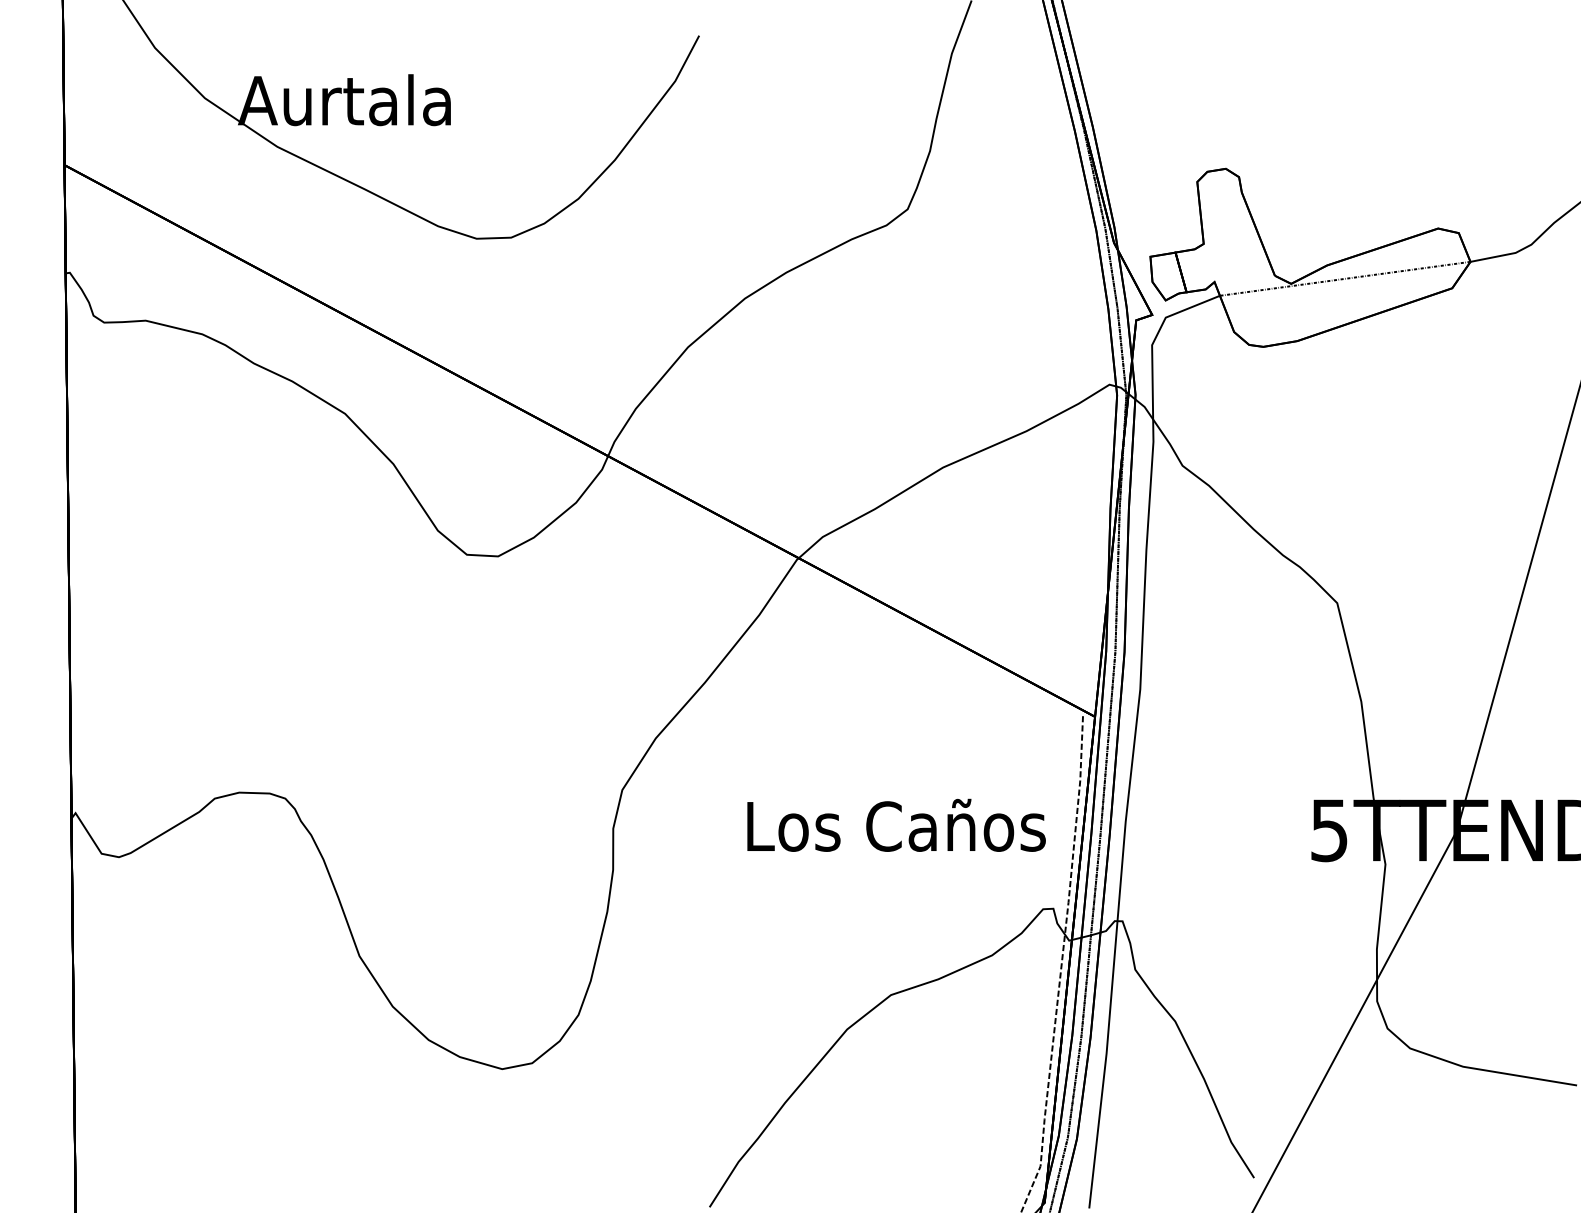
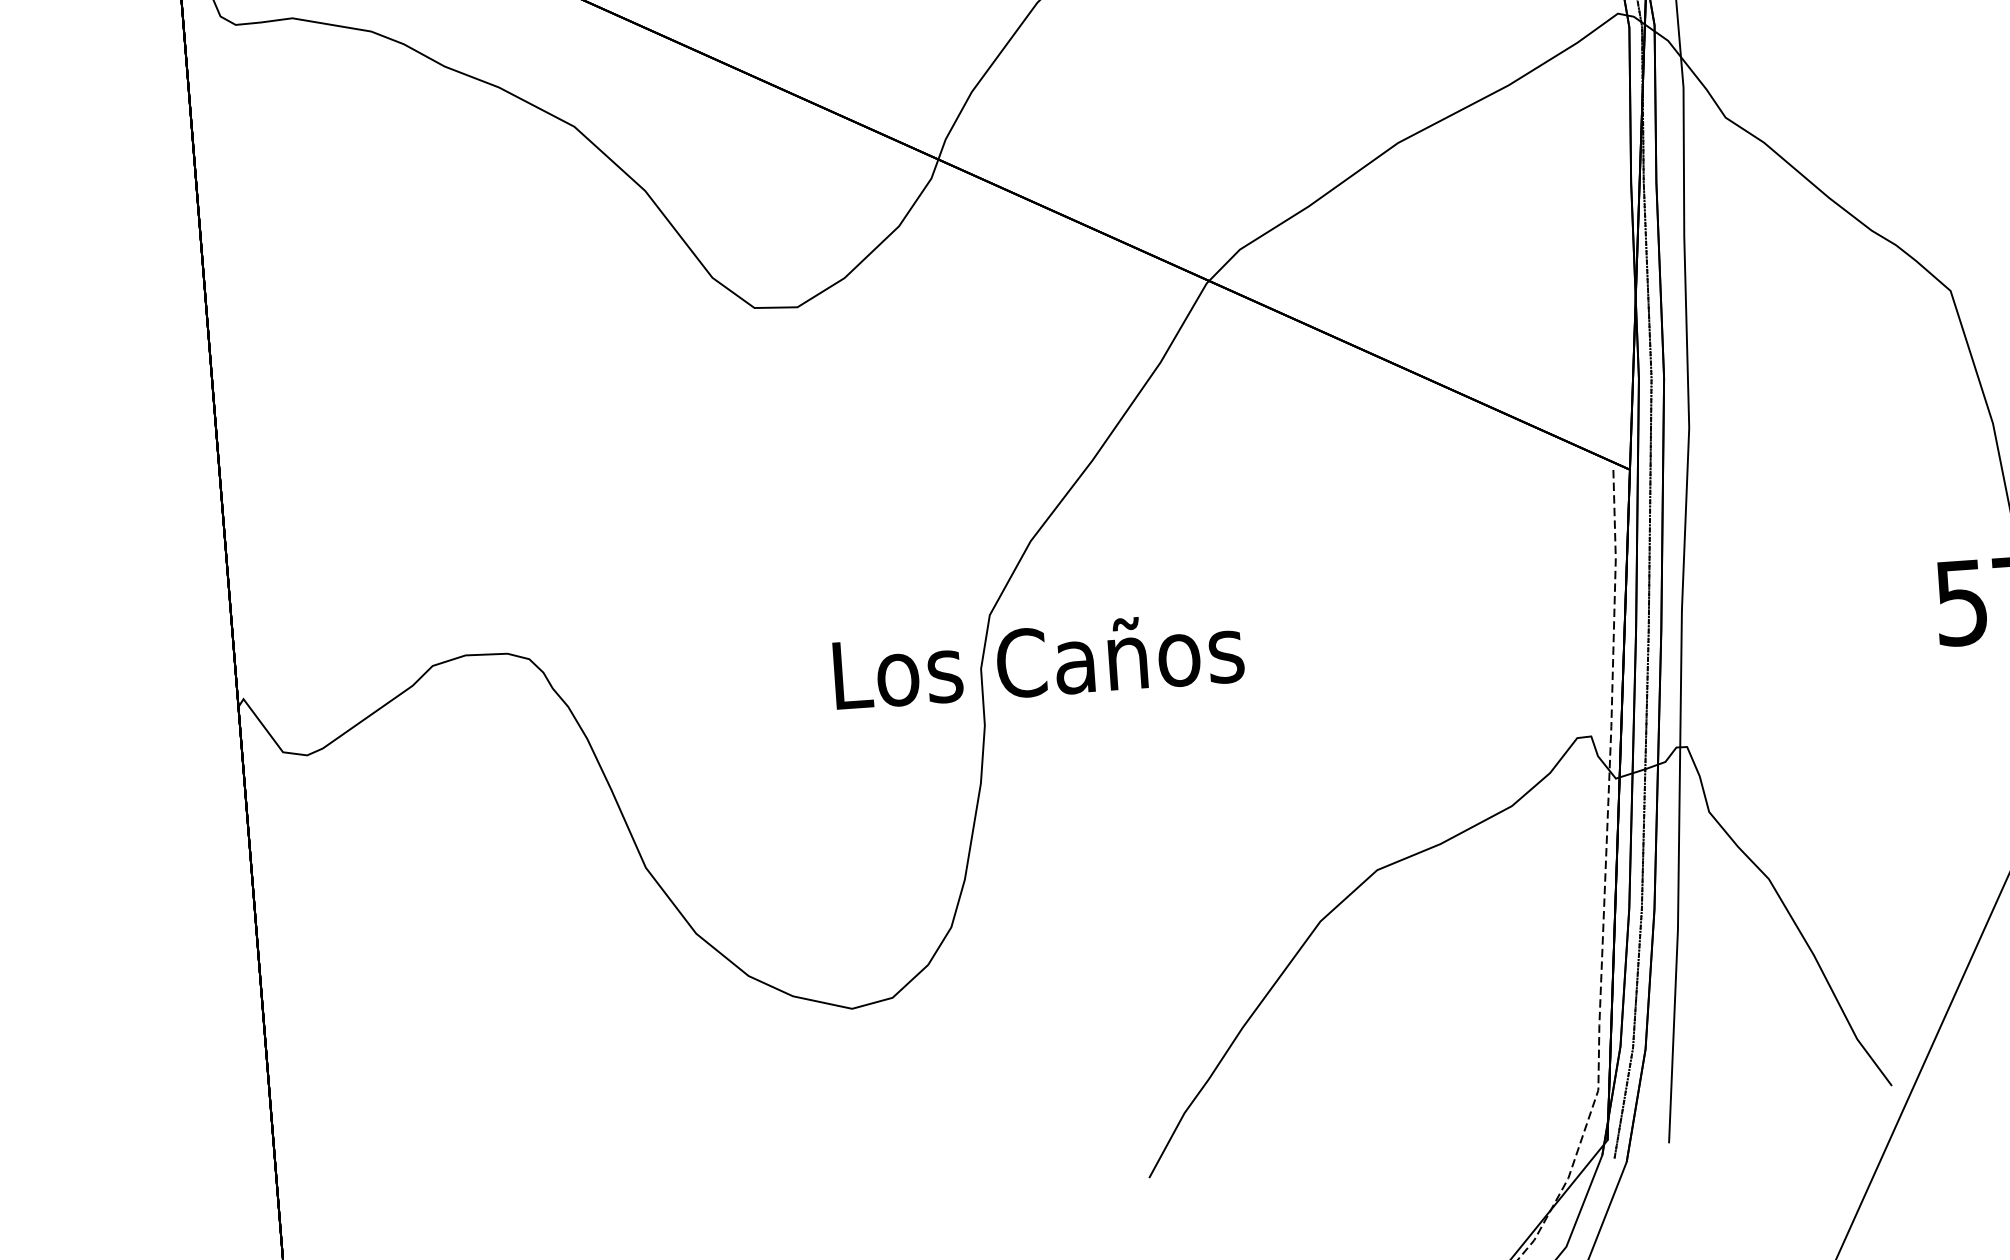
text: (896, 824) -> (1038, 659), moved

